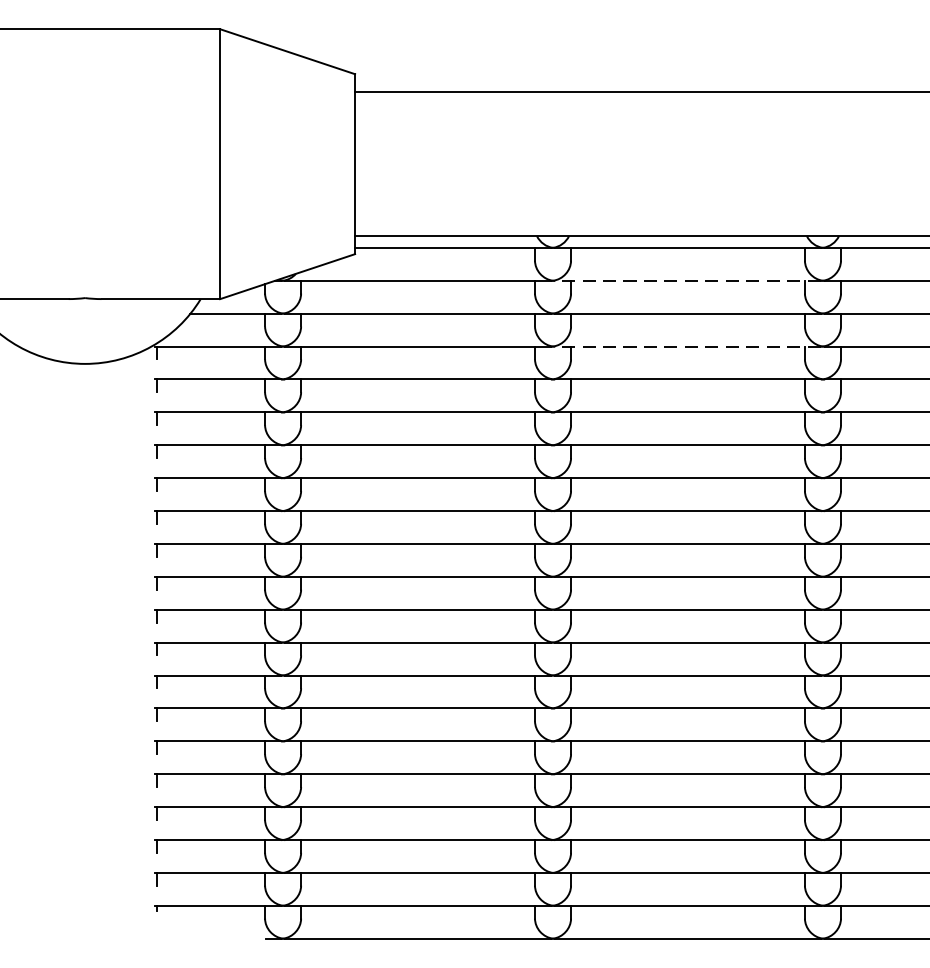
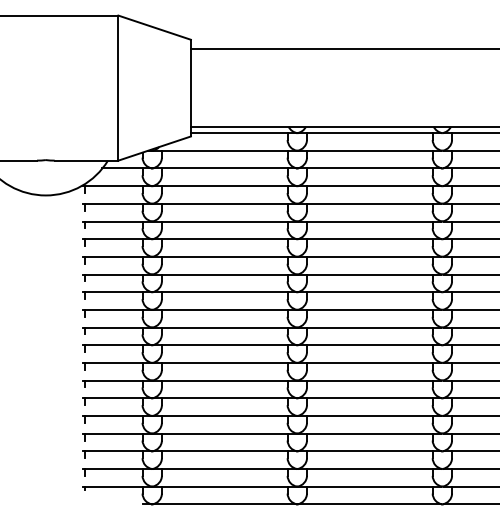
line: (687, 280) -> (369, 150), dashed -> solid
line: (687, 347) -> (369, 186), dashed -> solid

